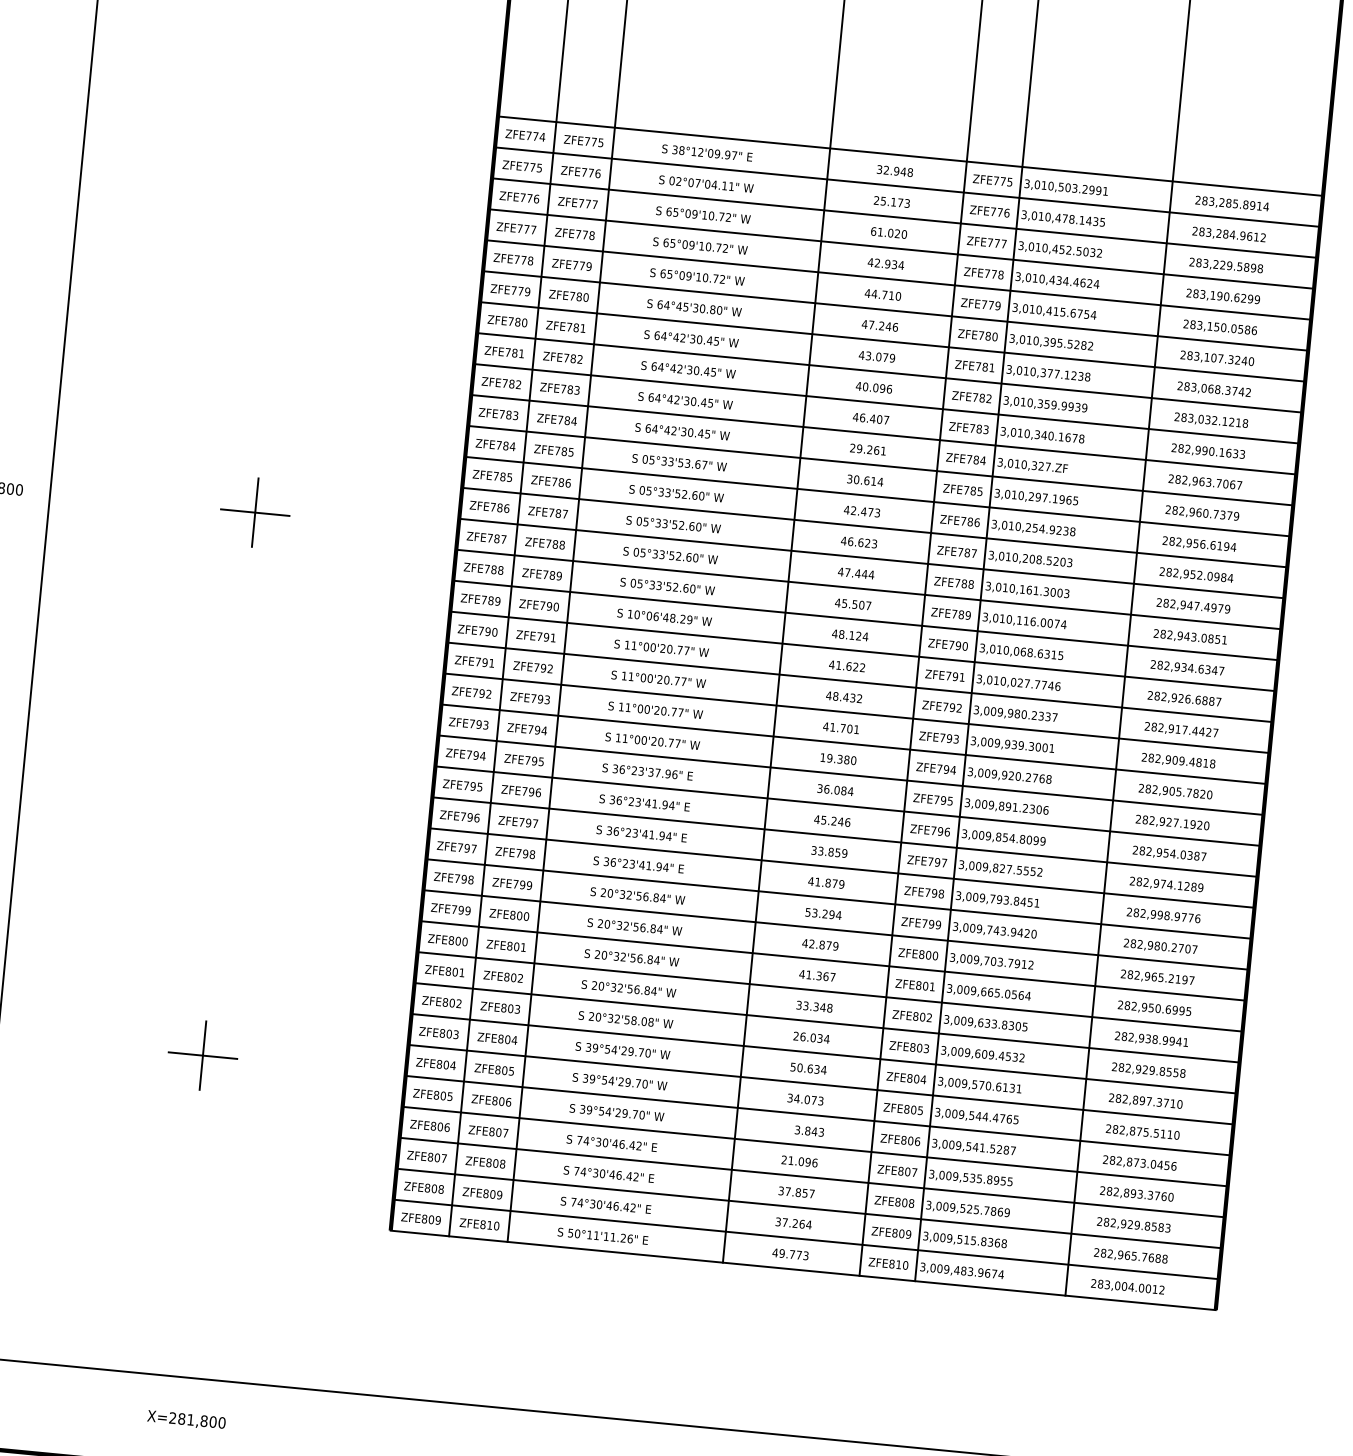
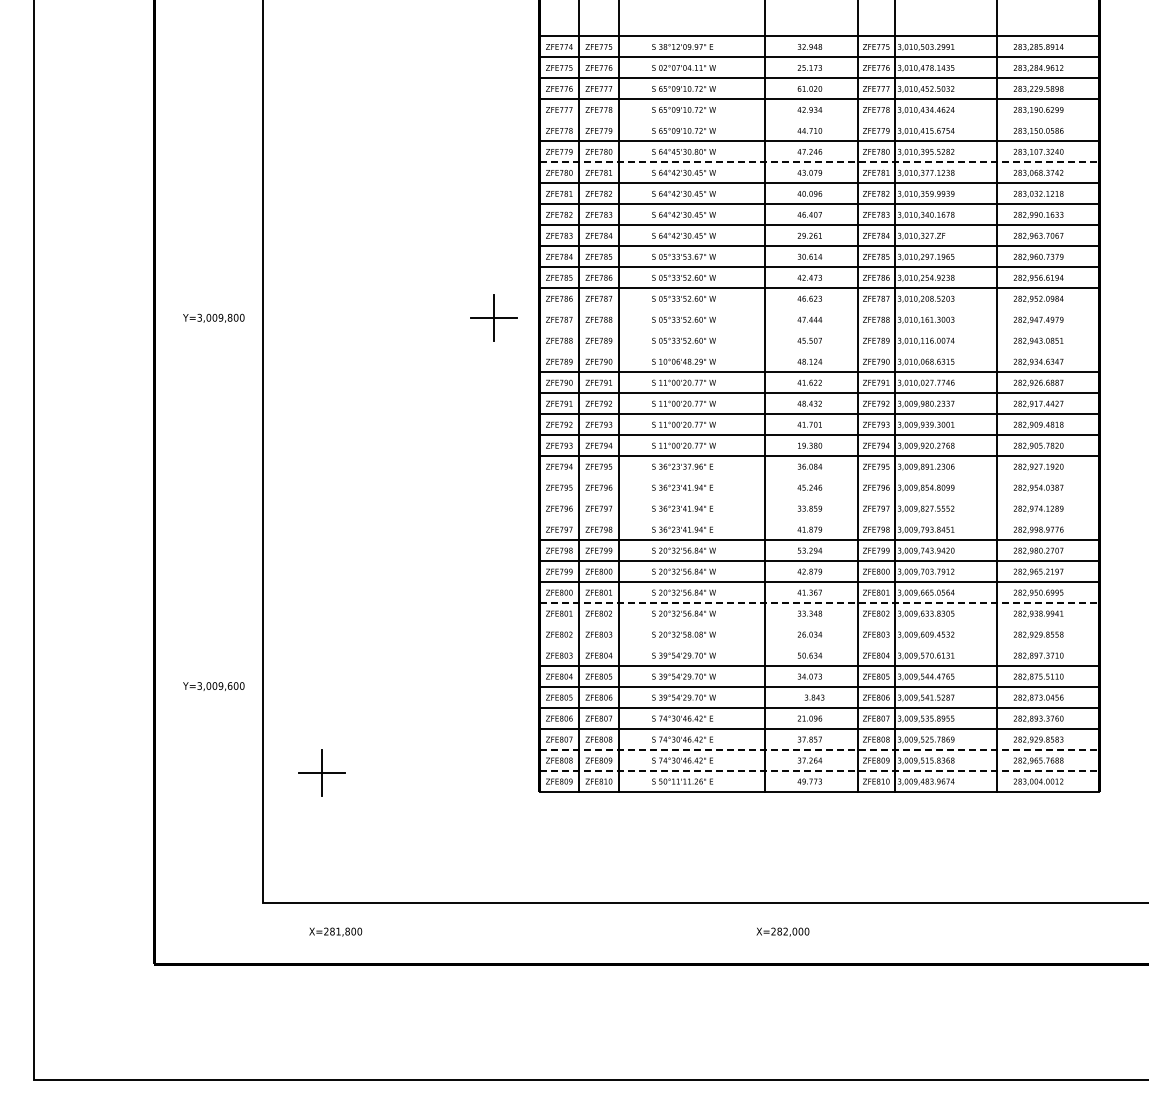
line: (898, 279) -> (819, 119), removed
line: (892, 341) -> (819, 161), solid -> dashed
part: (254, 512) -> (493, 317), moved
line: (871, 558) -> (819, 308), removed
line: (868, 589) -> (819, 329), removed
line: (866, 620) -> (819, 350), removed
line: (848, 805) -> (819, 476), removed
line: (845, 836) -> (819, 497), removed
line: (842, 867) -> (819, 518), removed
line: (830, 991) -> (819, 602), solid -> dashed
line: (827, 1022) -> (819, 623), removed
line: (824, 1053) -> (819, 644), removed
part: (202, 1054) -> (321, 772), moved
line: (809, 1208) -> (819, 749), solid -> dashed
line: (806, 1239) -> (819, 770), solid -> dashed
text: (186, 1419) -> (335, 931), moved

